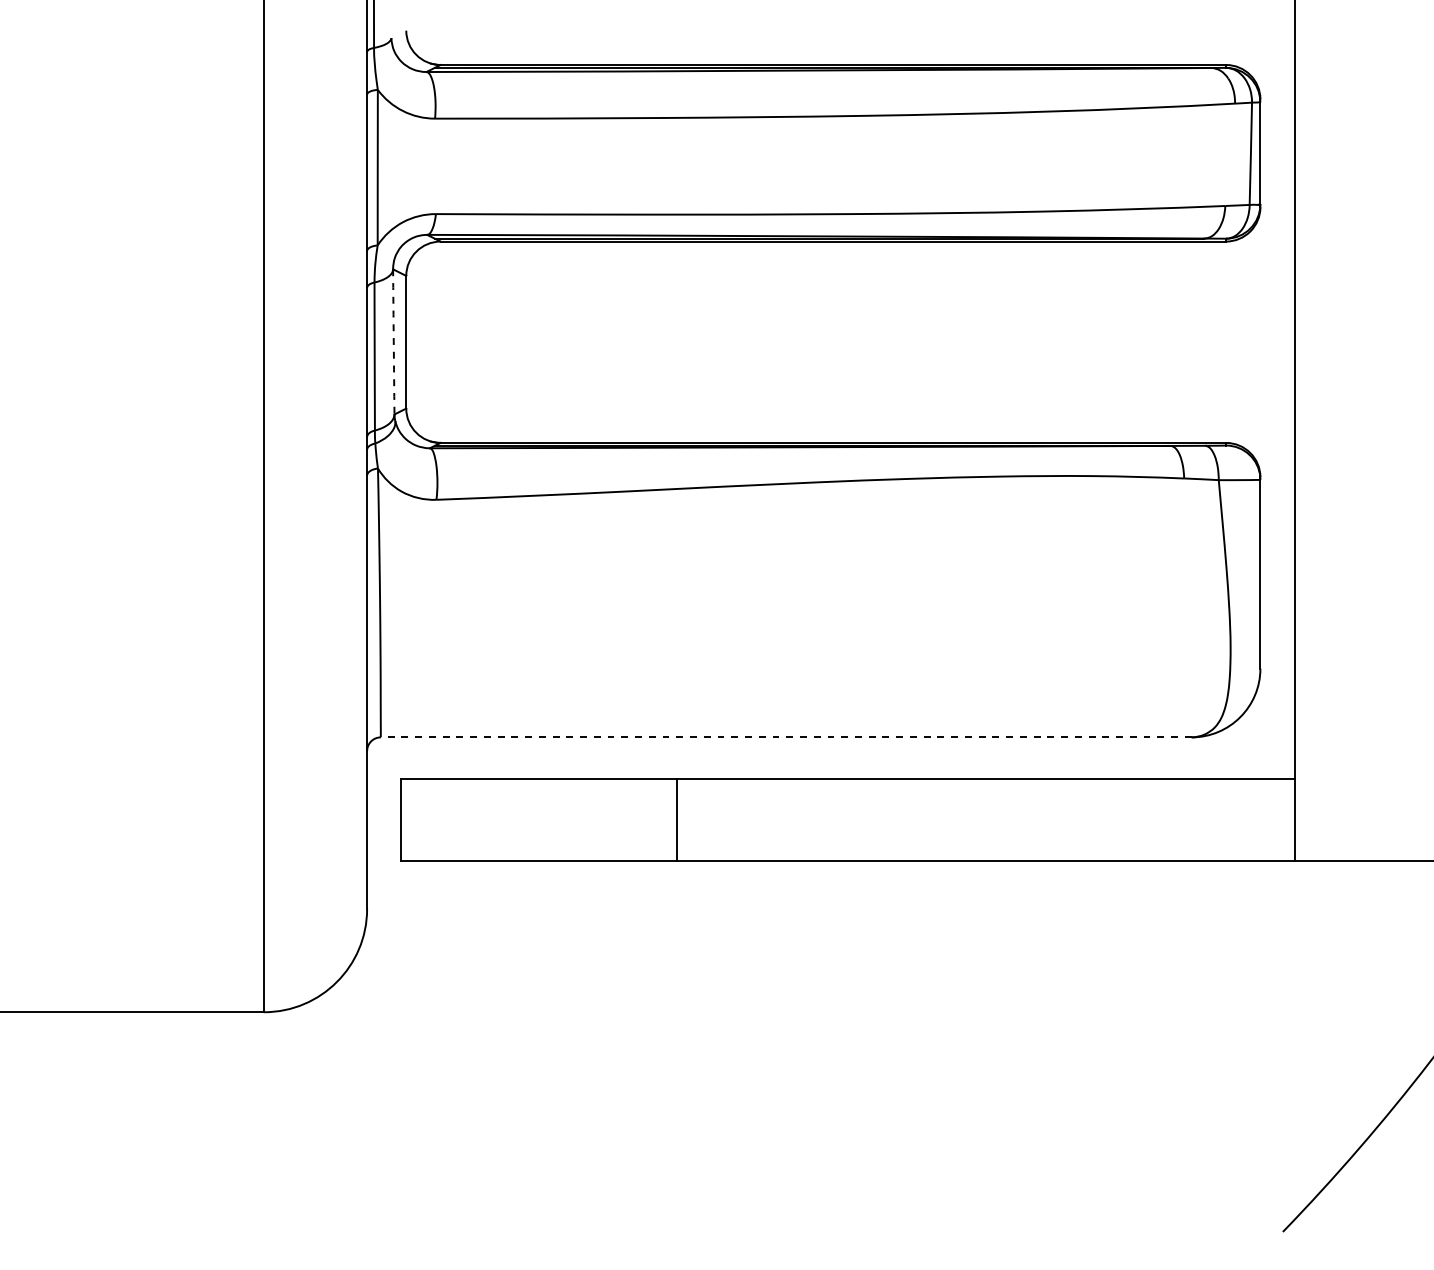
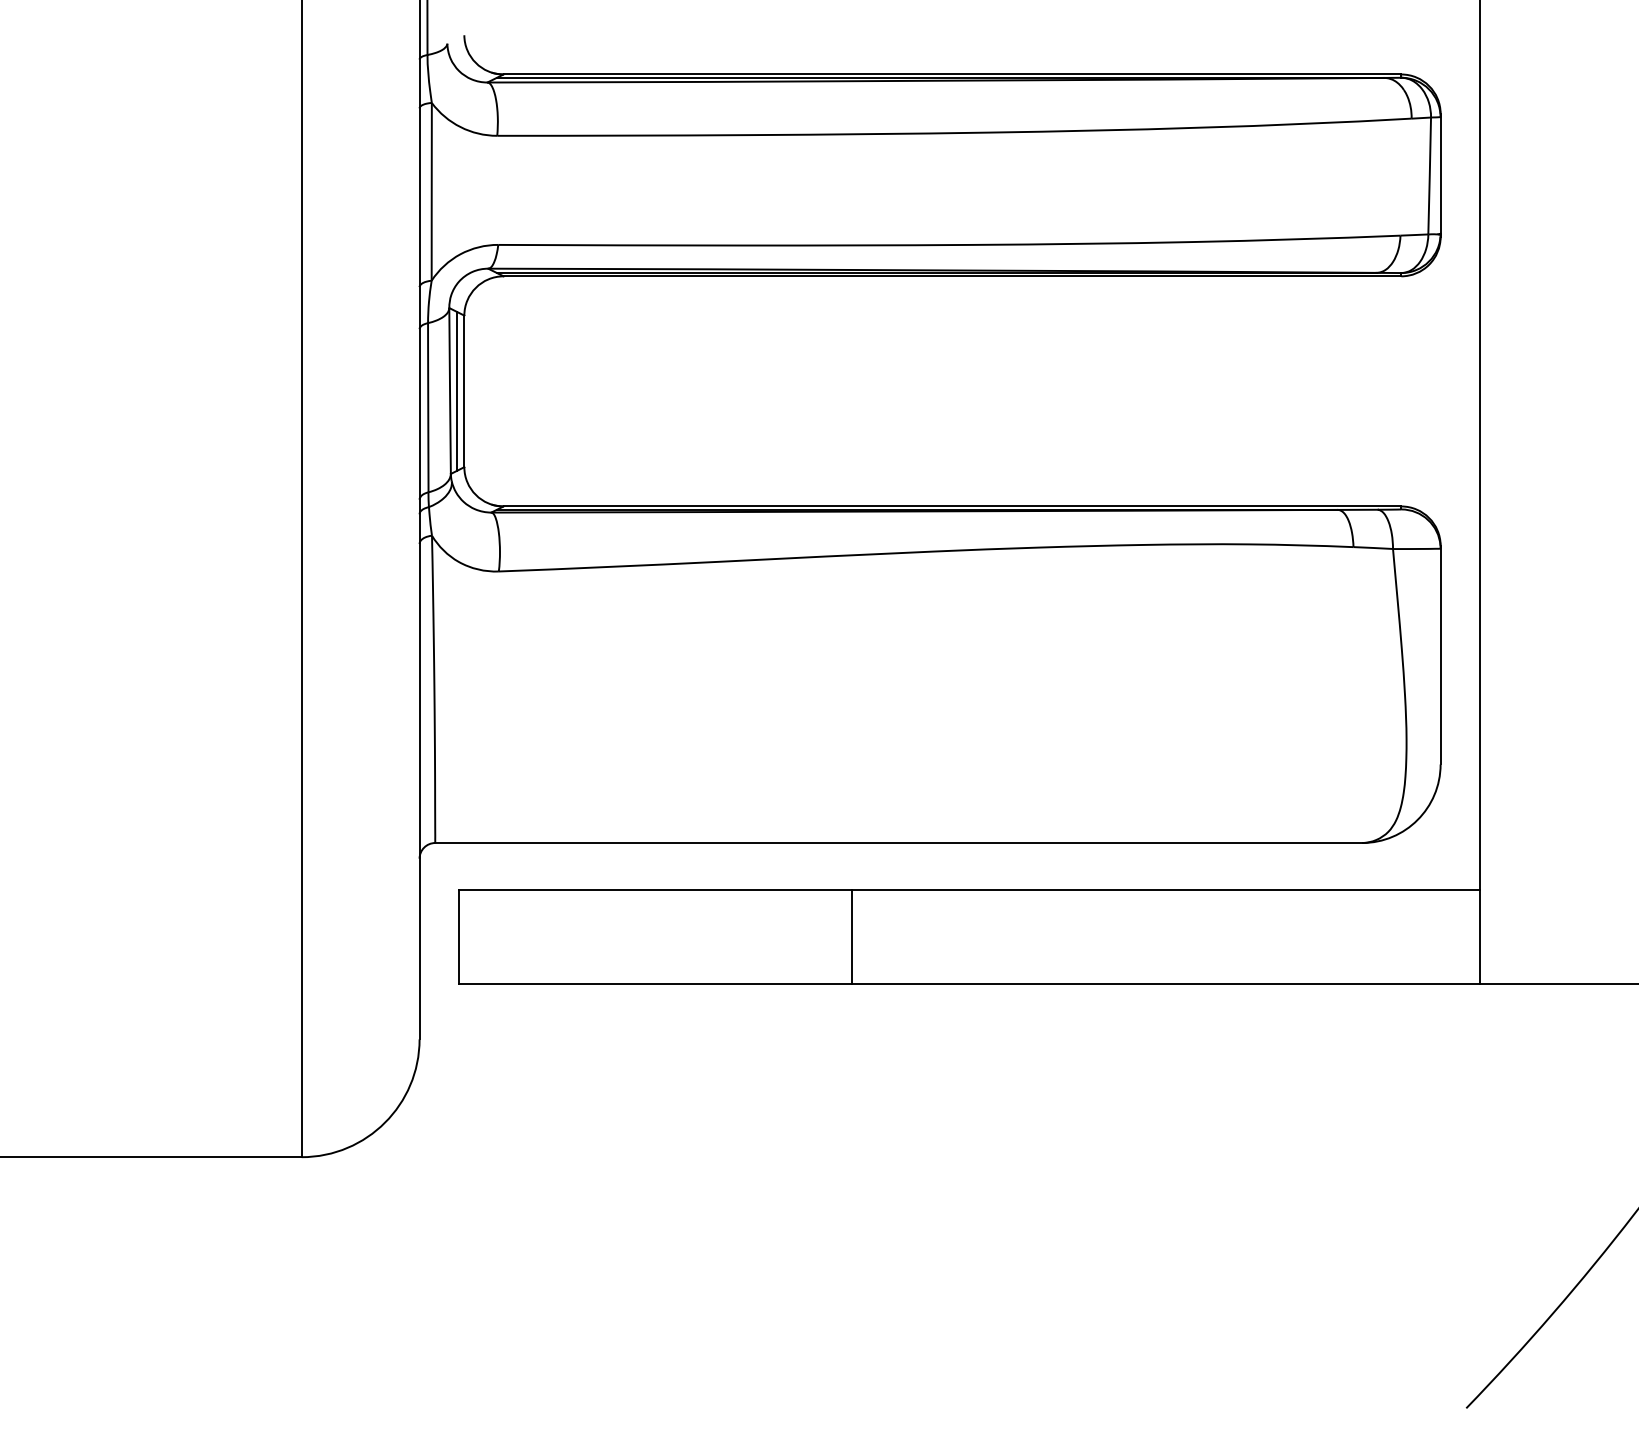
arc: (394, 341) -> (450, 390), dashed -> solid
line: (400, 342) -> (457, 391), added
line: (786, 737) -> (898, 843), dashed -> solid
line: (676, 820) -> (851, 937), moved

